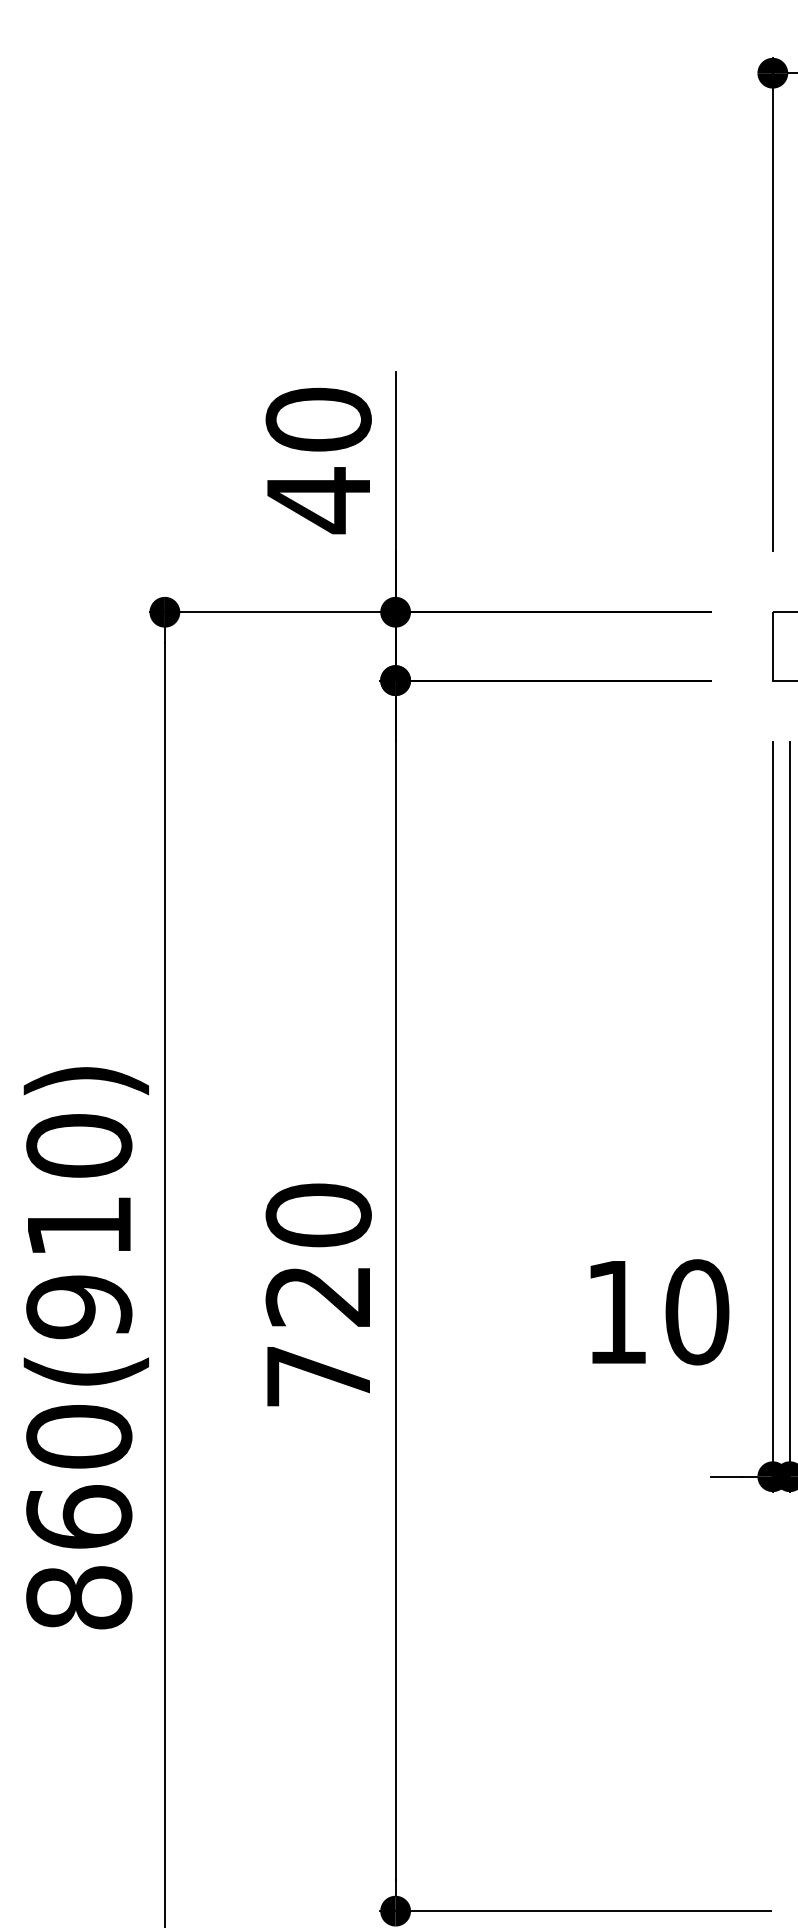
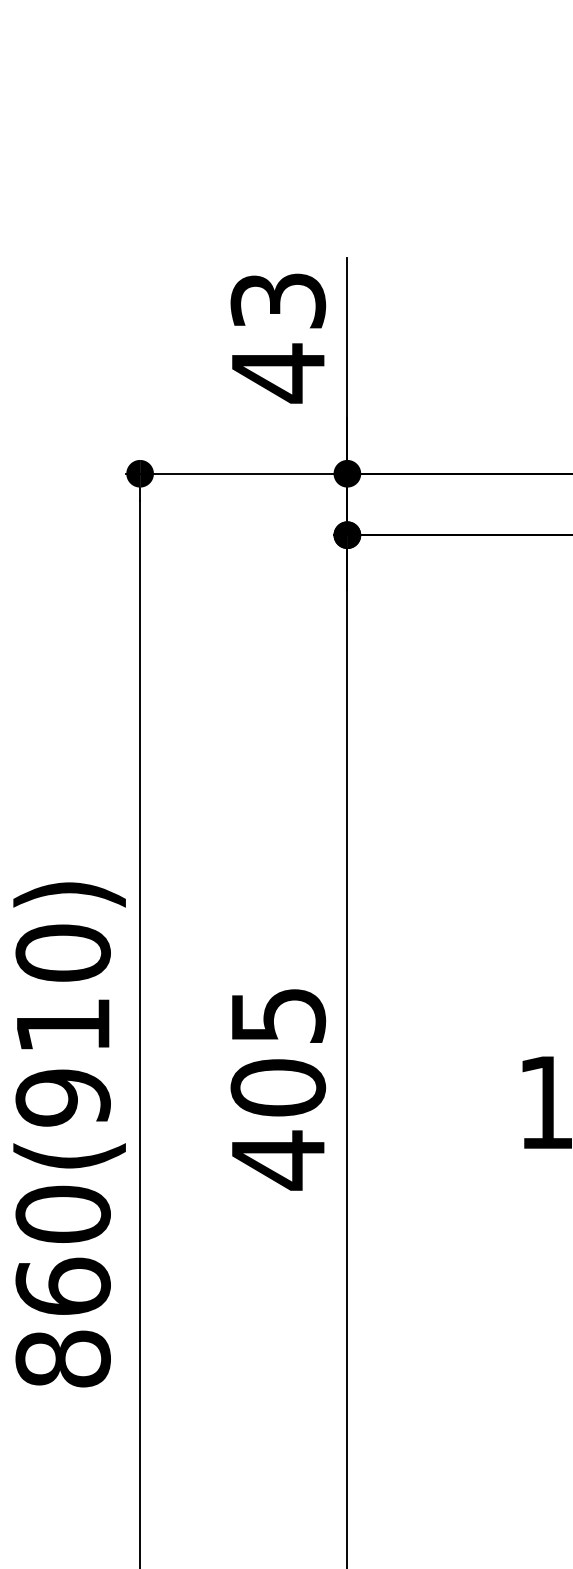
text: (318, 419) -> (278, 300), 40 -> 43
text: (318, 1296) -> (278, 1088), 720 -> 405

